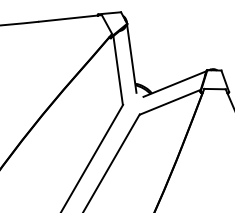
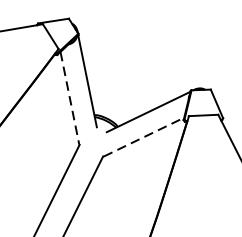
line: (118, 70) -> (70, 98), solid -> dashed
line: (170, 102) -> (144, 137), solid -> dashed

